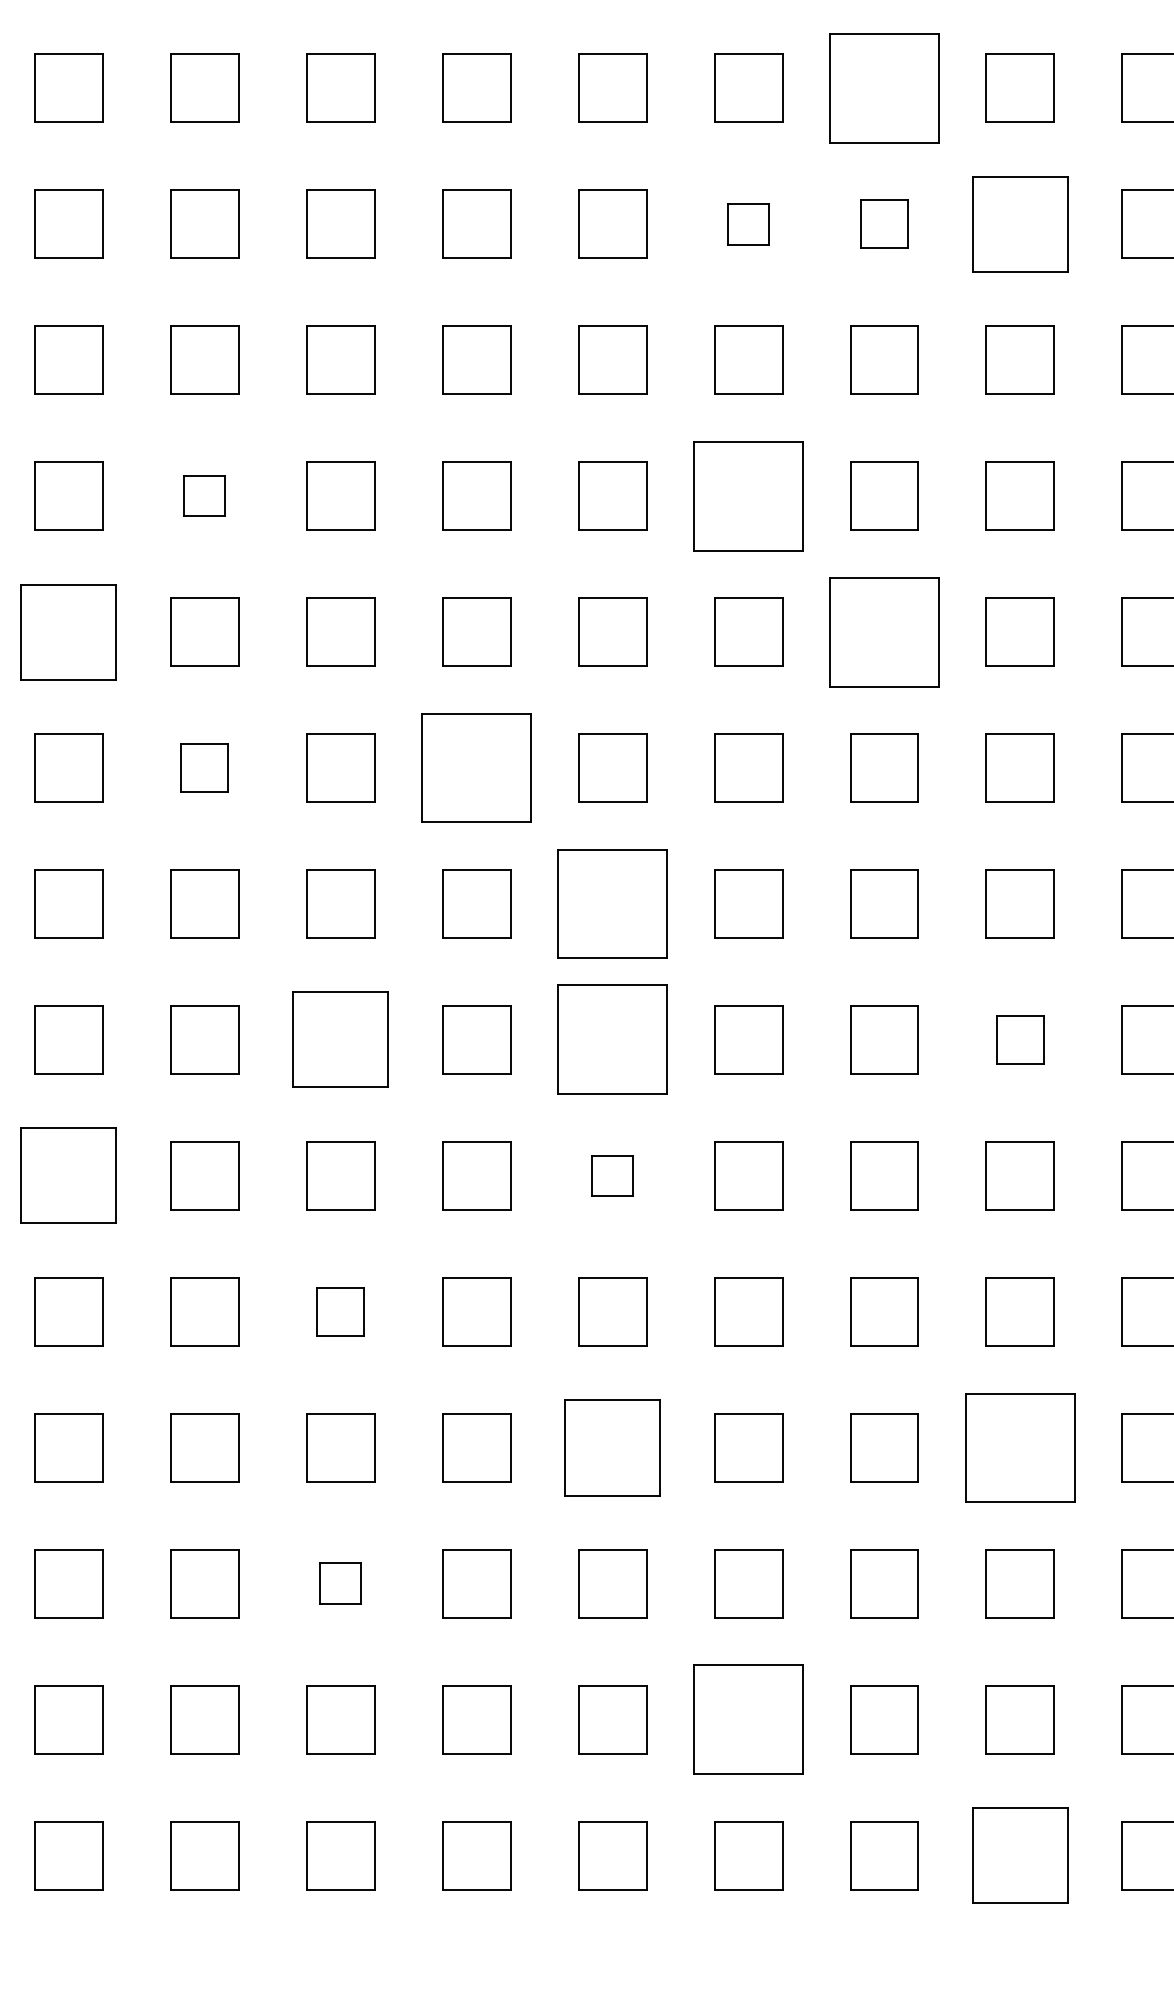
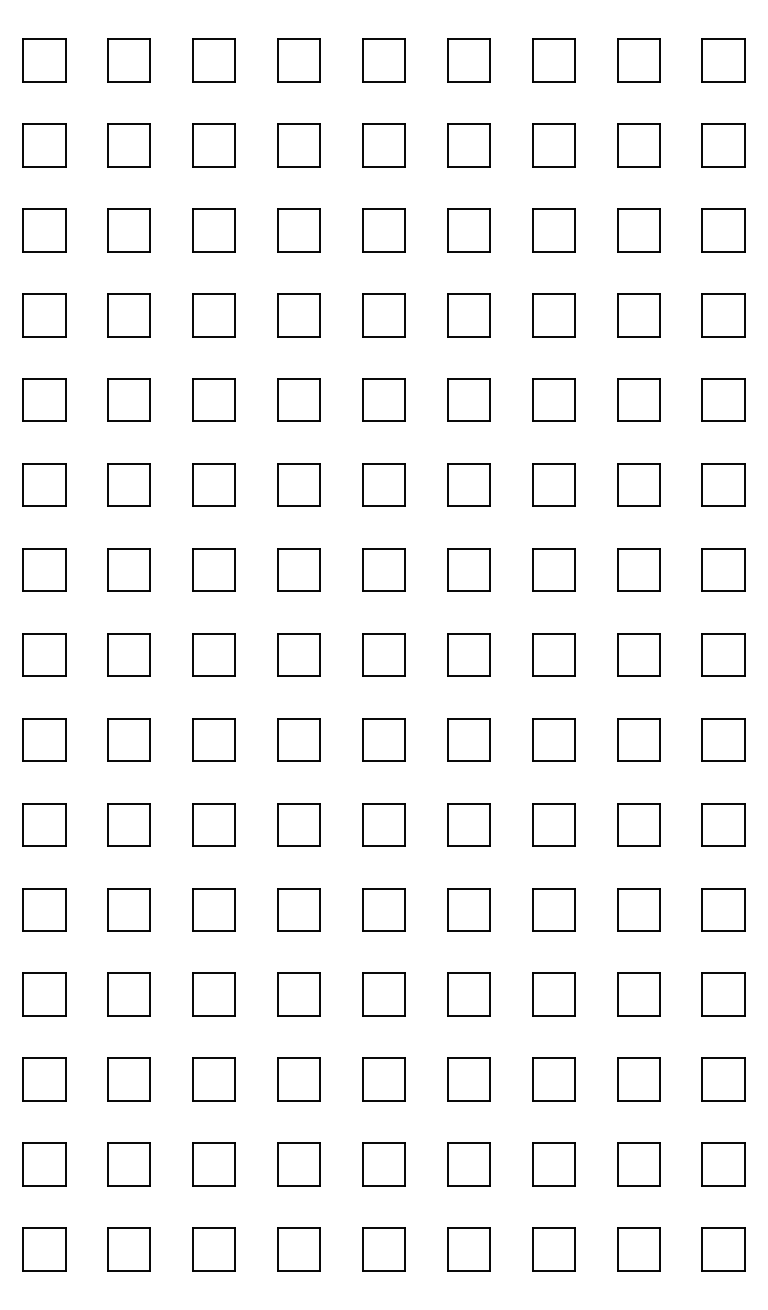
part: (883, 88) -> (553, 145), size x0.62
part: (747, 224) -> (468, 230), size x1.67
part: (883, 224) -> (553, 230), size x1.43
part: (1020, 224) -> (638, 230), size x0.71
part: (203, 494) -> (128, 399), size x1.67
part: (747, 494) -> (468, 399), size x0.62
part: (69, 631) -> (44, 484), size x0.71
part: (883, 631) -> (553, 484), size x0.62
part: (203, 767) -> (128, 569), size x1.43
part: (475, 767) -> (298, 569), size x0.62
part: (611, 903) -> (383, 654), size x0.62
part: (339, 1039) -> (213, 739), size x0.71
part: (611, 1039) -> (383, 739), size x0.62
part: (1020, 1039) -> (638, 739), size x1.43
part: (69, 1175) -> (44, 824), size x0.71
part: (611, 1175) -> (383, 824), size x1.67
part: (339, 1311) -> (213, 909), size x1.43
part: (611, 1447) -> (383, 994), size x0.71
part: (1020, 1447) -> (638, 994), size x0.62
part: (339, 1583) -> (213, 1079), size x1.67
part: (747, 1719) -> (468, 1164), size x0.62
part: (1020, 1855) -> (638, 1249), size x0.71

